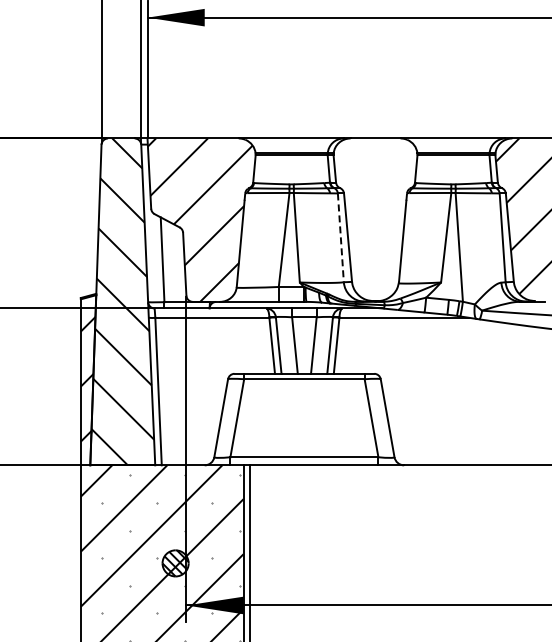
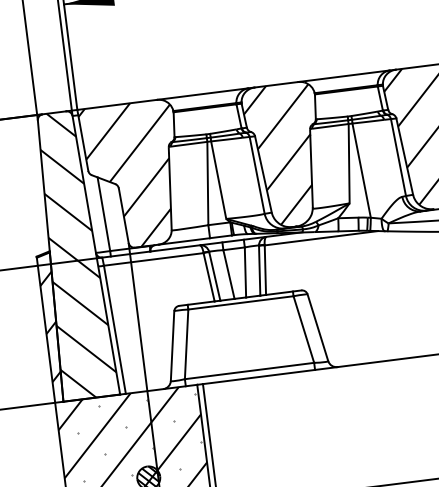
hatch: (372, 217) -> (282, 154), added
line: (340, 238) -> (256, 176), dashed -> solid

